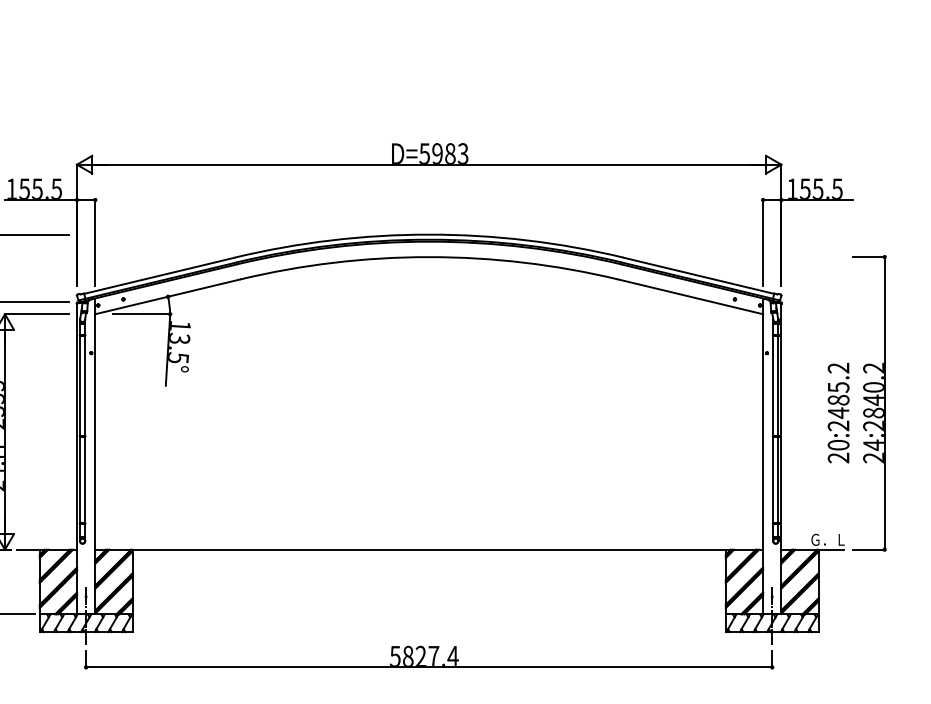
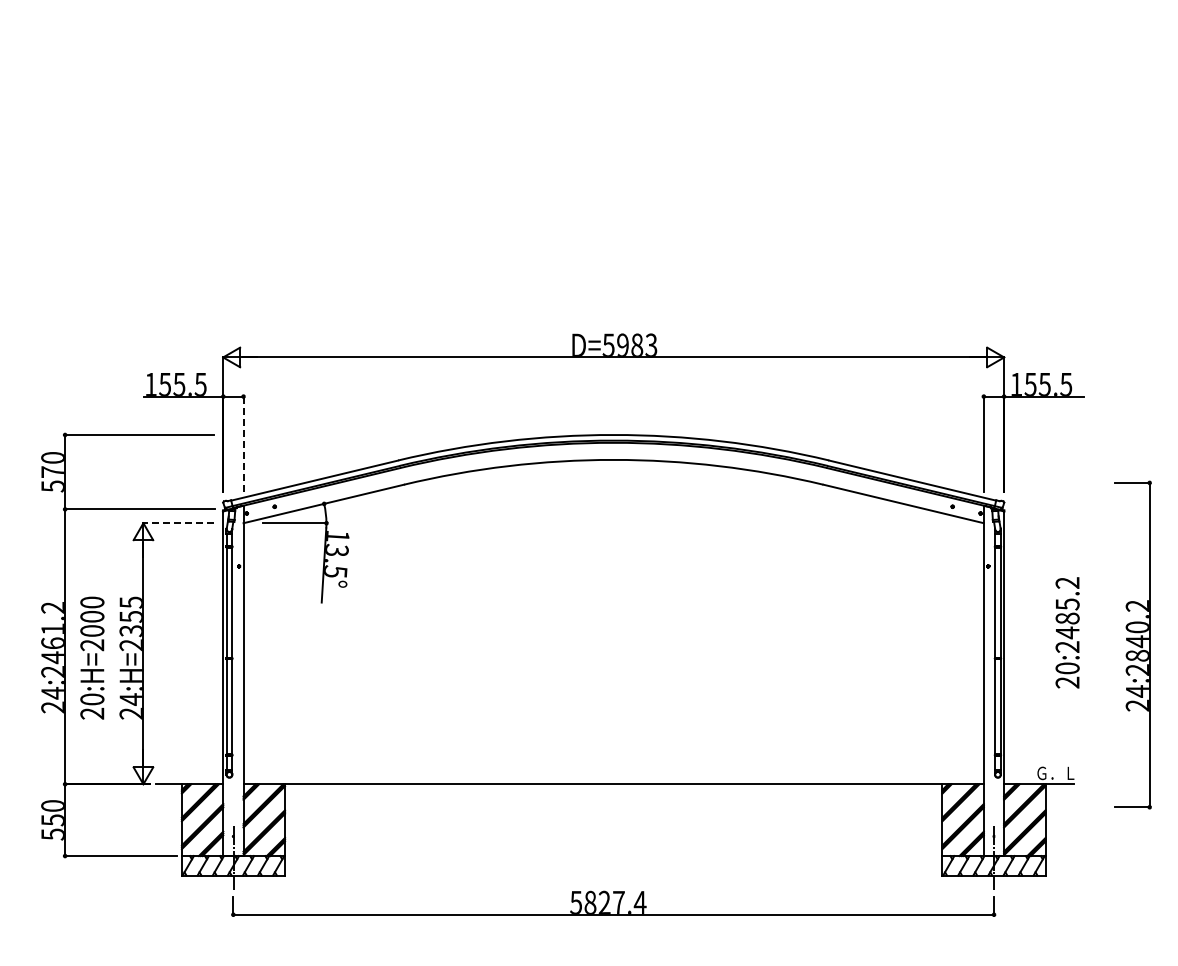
line: (95, 243) -> (243, 444), solid -> dashed
line: (36, 314) -> (178, 523), solid -> dashed
part: (869, 402) -> (1132, 644), moved

